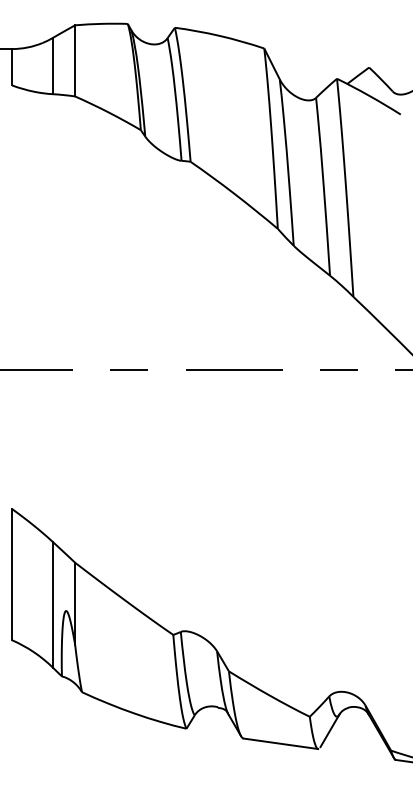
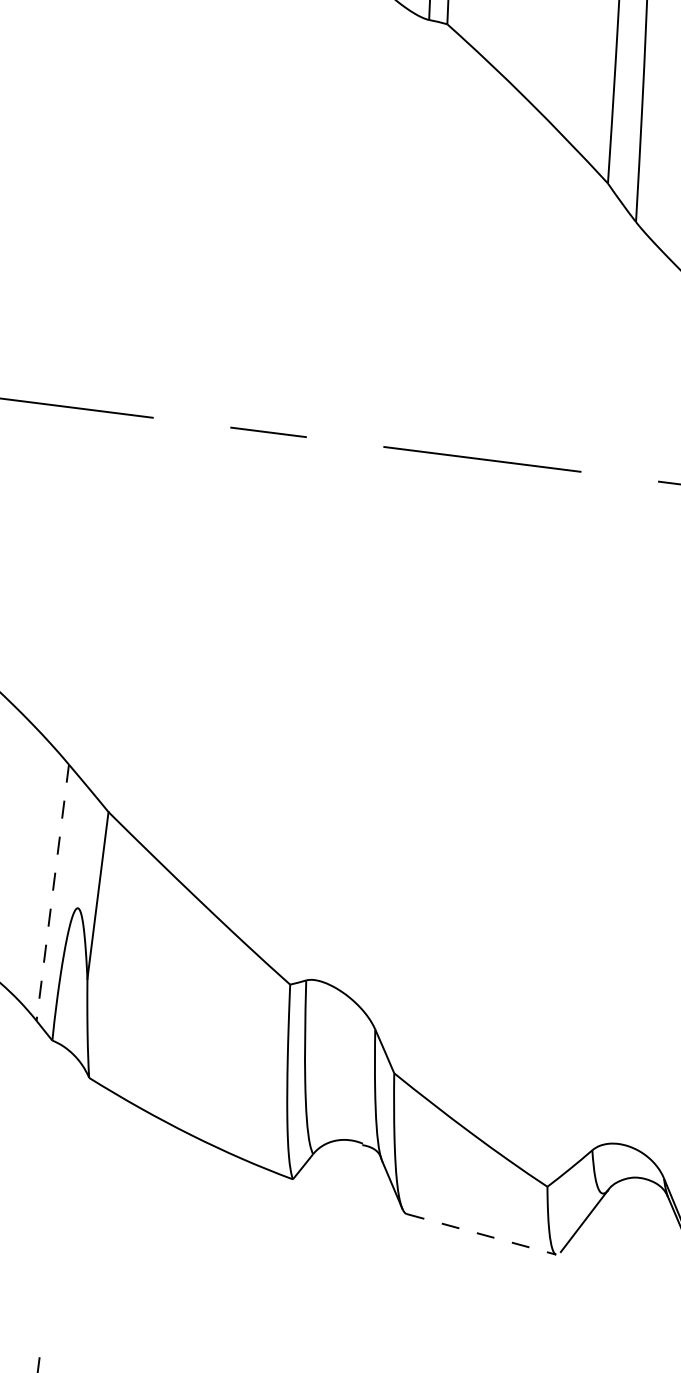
line: (53, 605) -> (53, 893), solid -> dashed
line: (280, 743) -> (480, 1233), solid -> dashed

